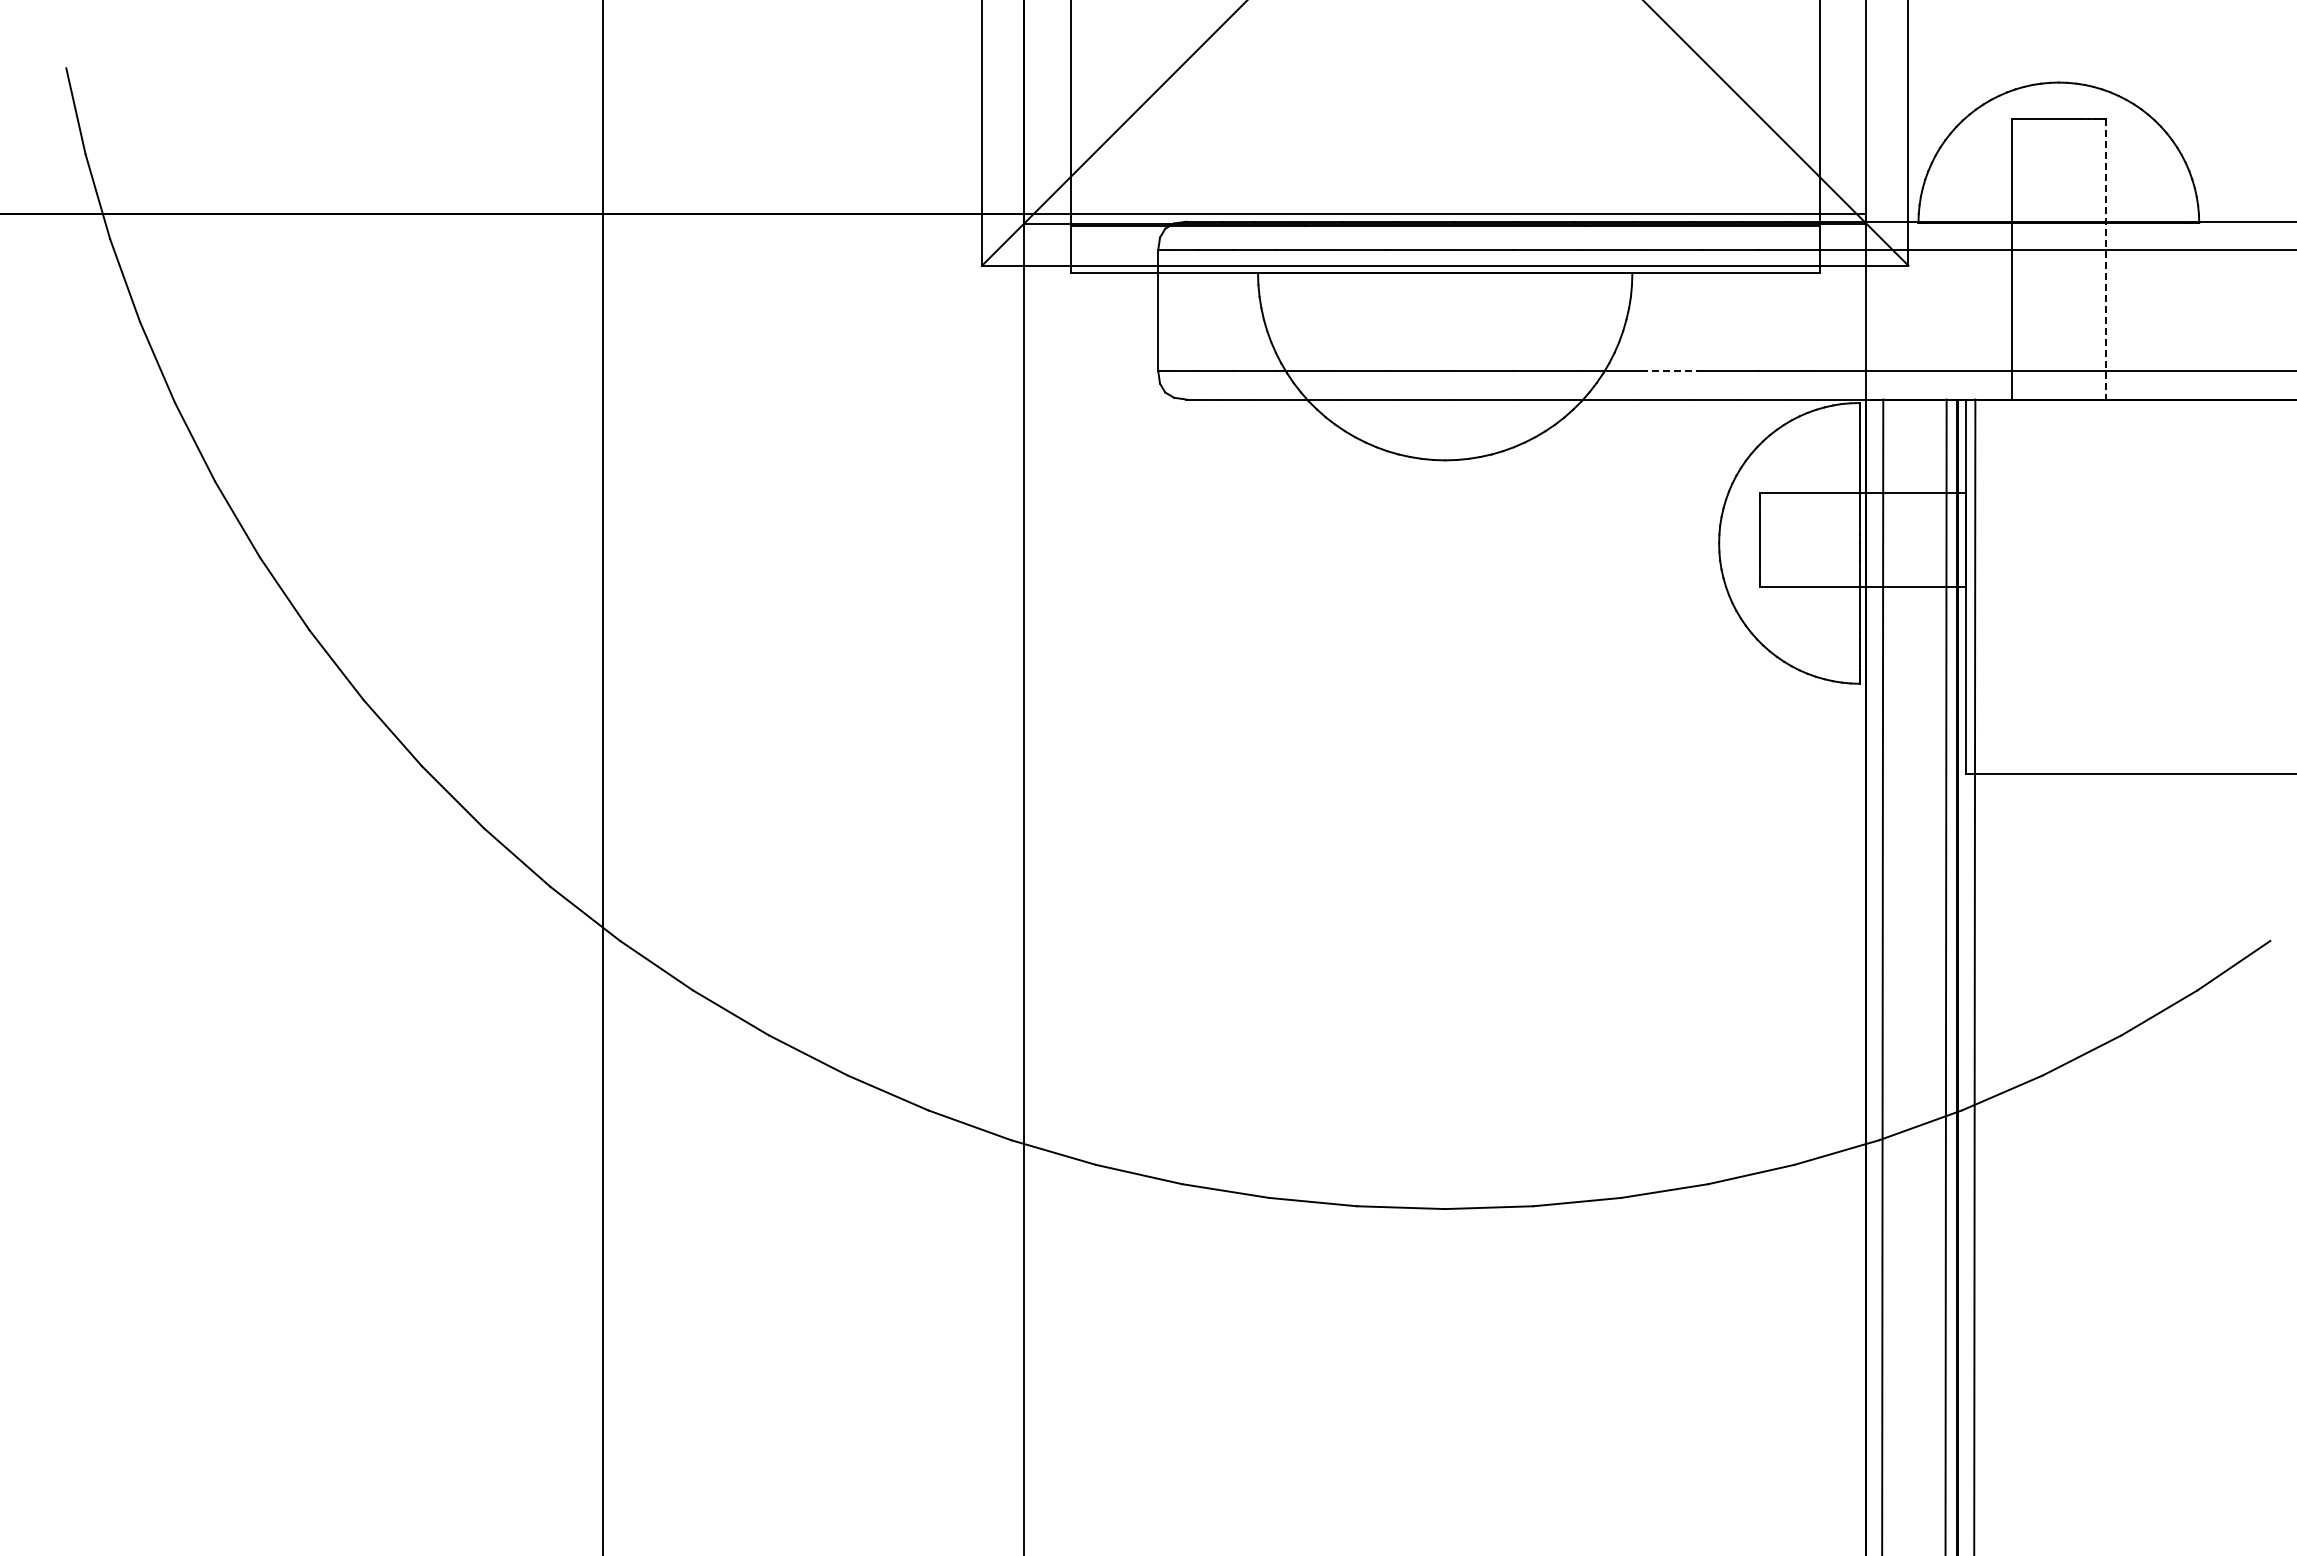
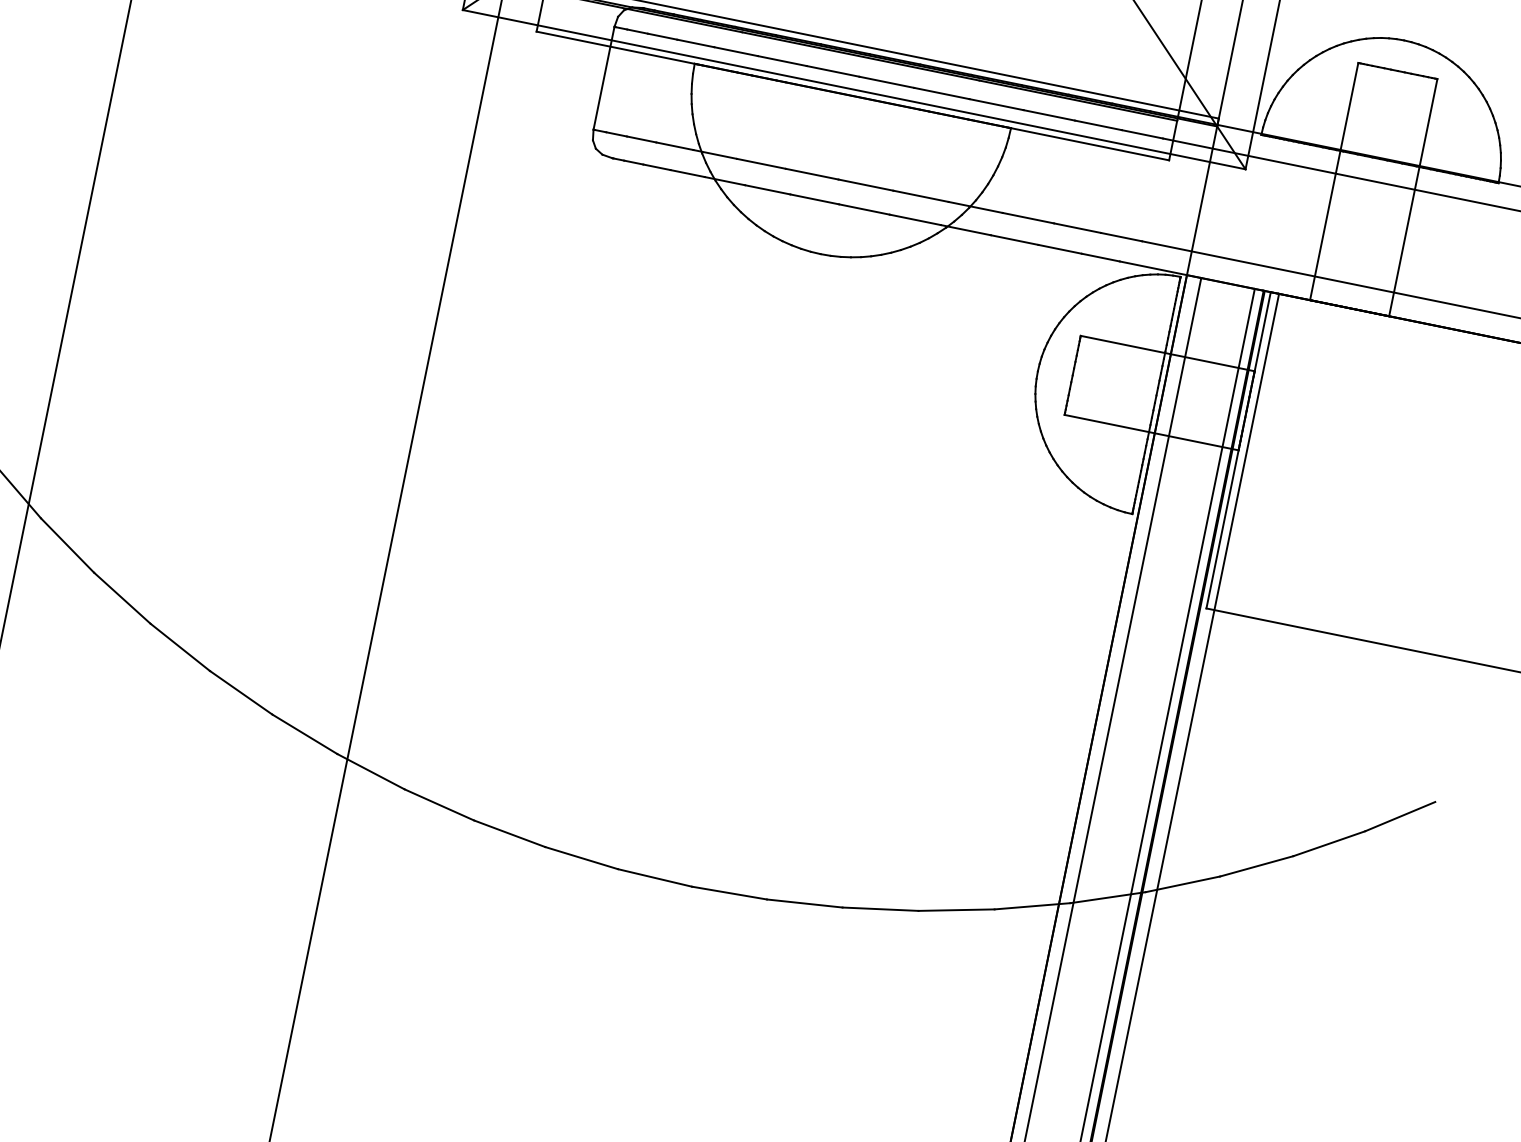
line: (2105, 259) -> (1413, 197), dashed -> solid
line: (1672, 371) -> (1028, 218), dashed -> solid

